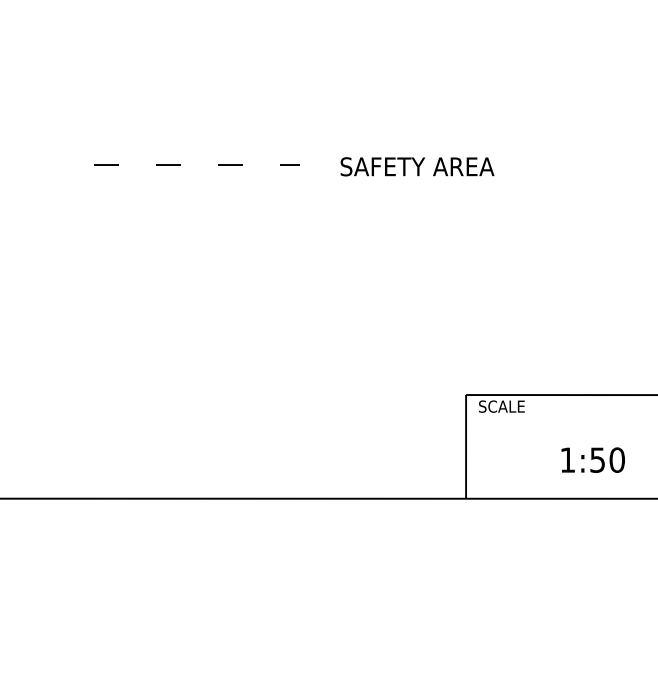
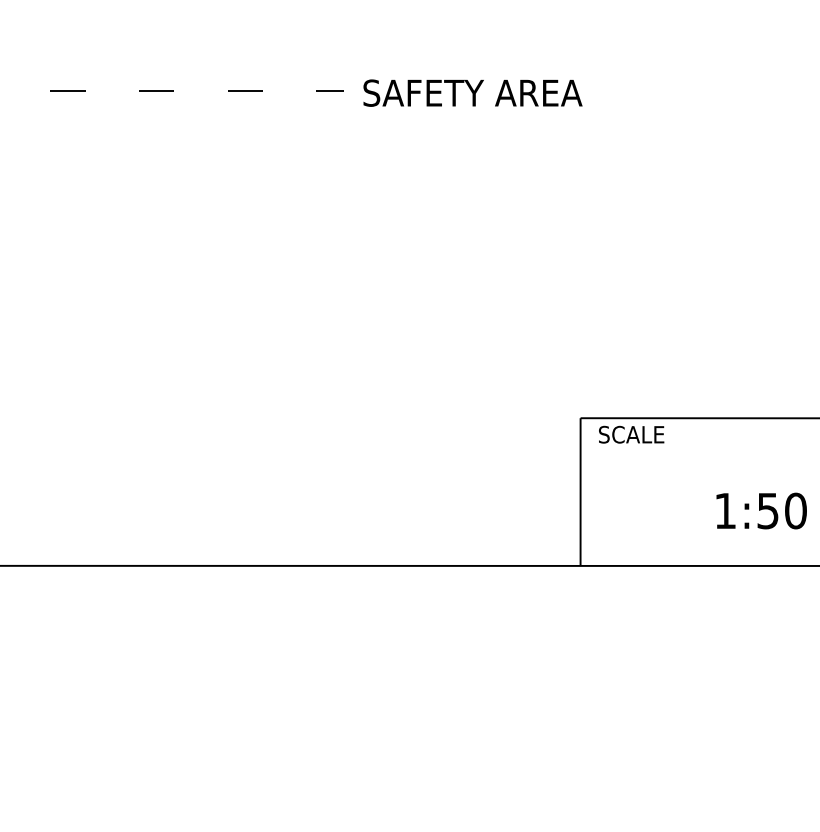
text: (417, 166) -> (472, 92), moved

